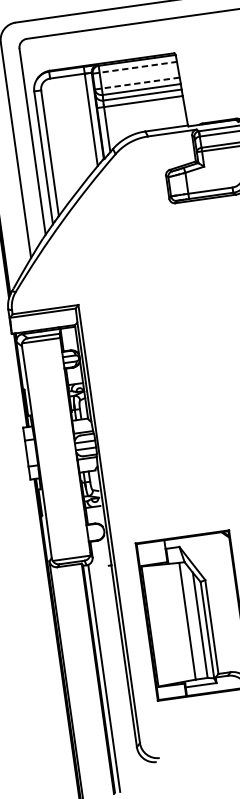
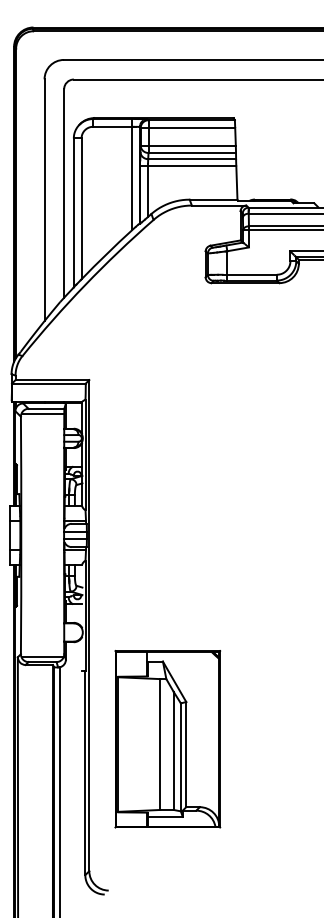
line: (135, 68) -> (188, 128), dashed -> solid
line: (137, 83) -> (188, 145), dashed -> solid

